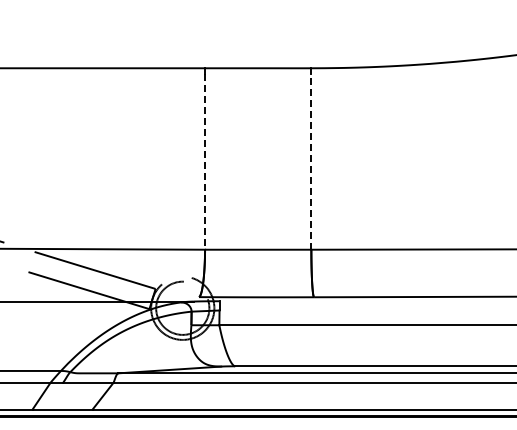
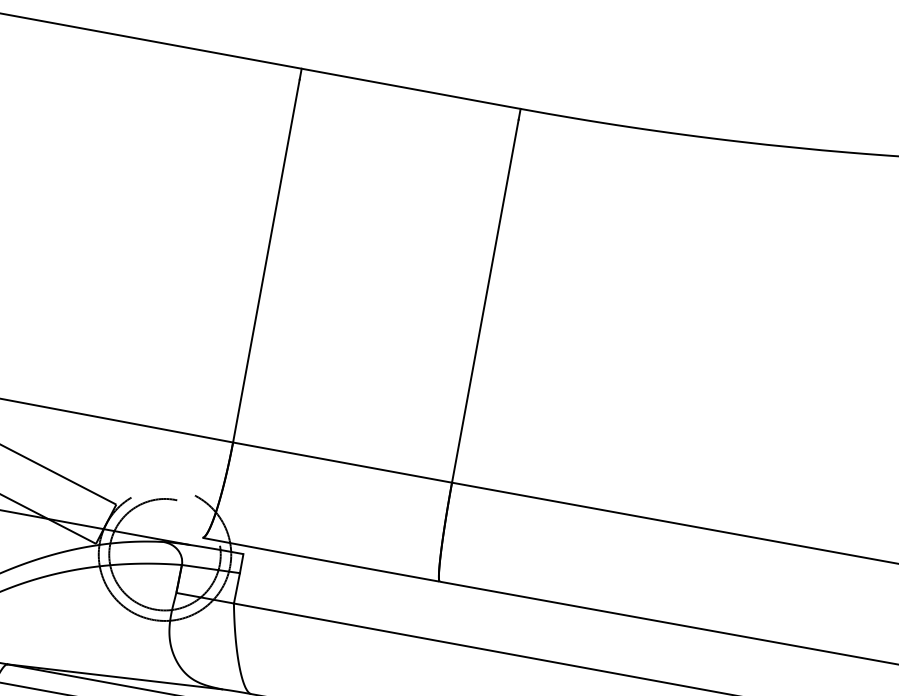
line: (311, 161) -> (485, 301), dashed -> solid
line: (205, 162) -> (266, 262), dashed -> solid

